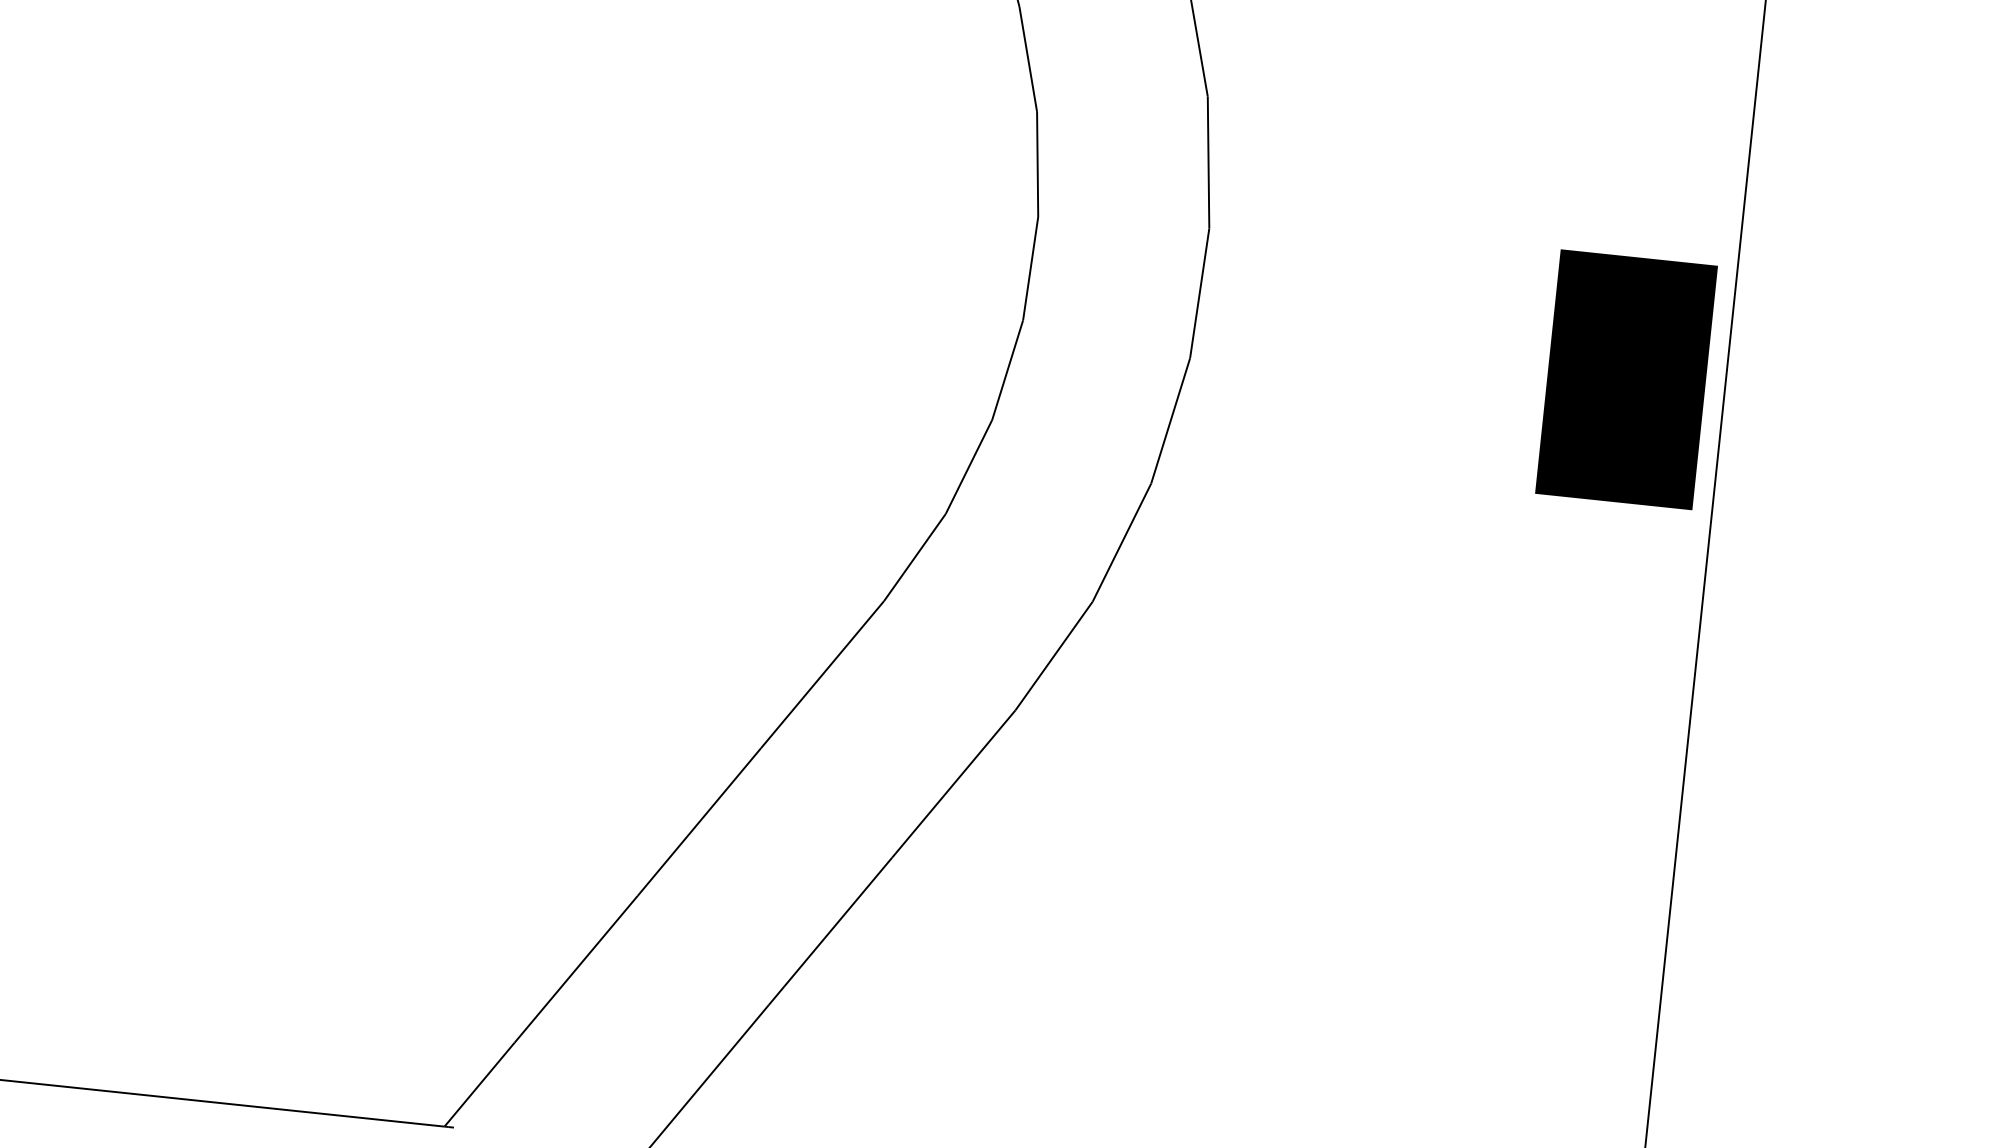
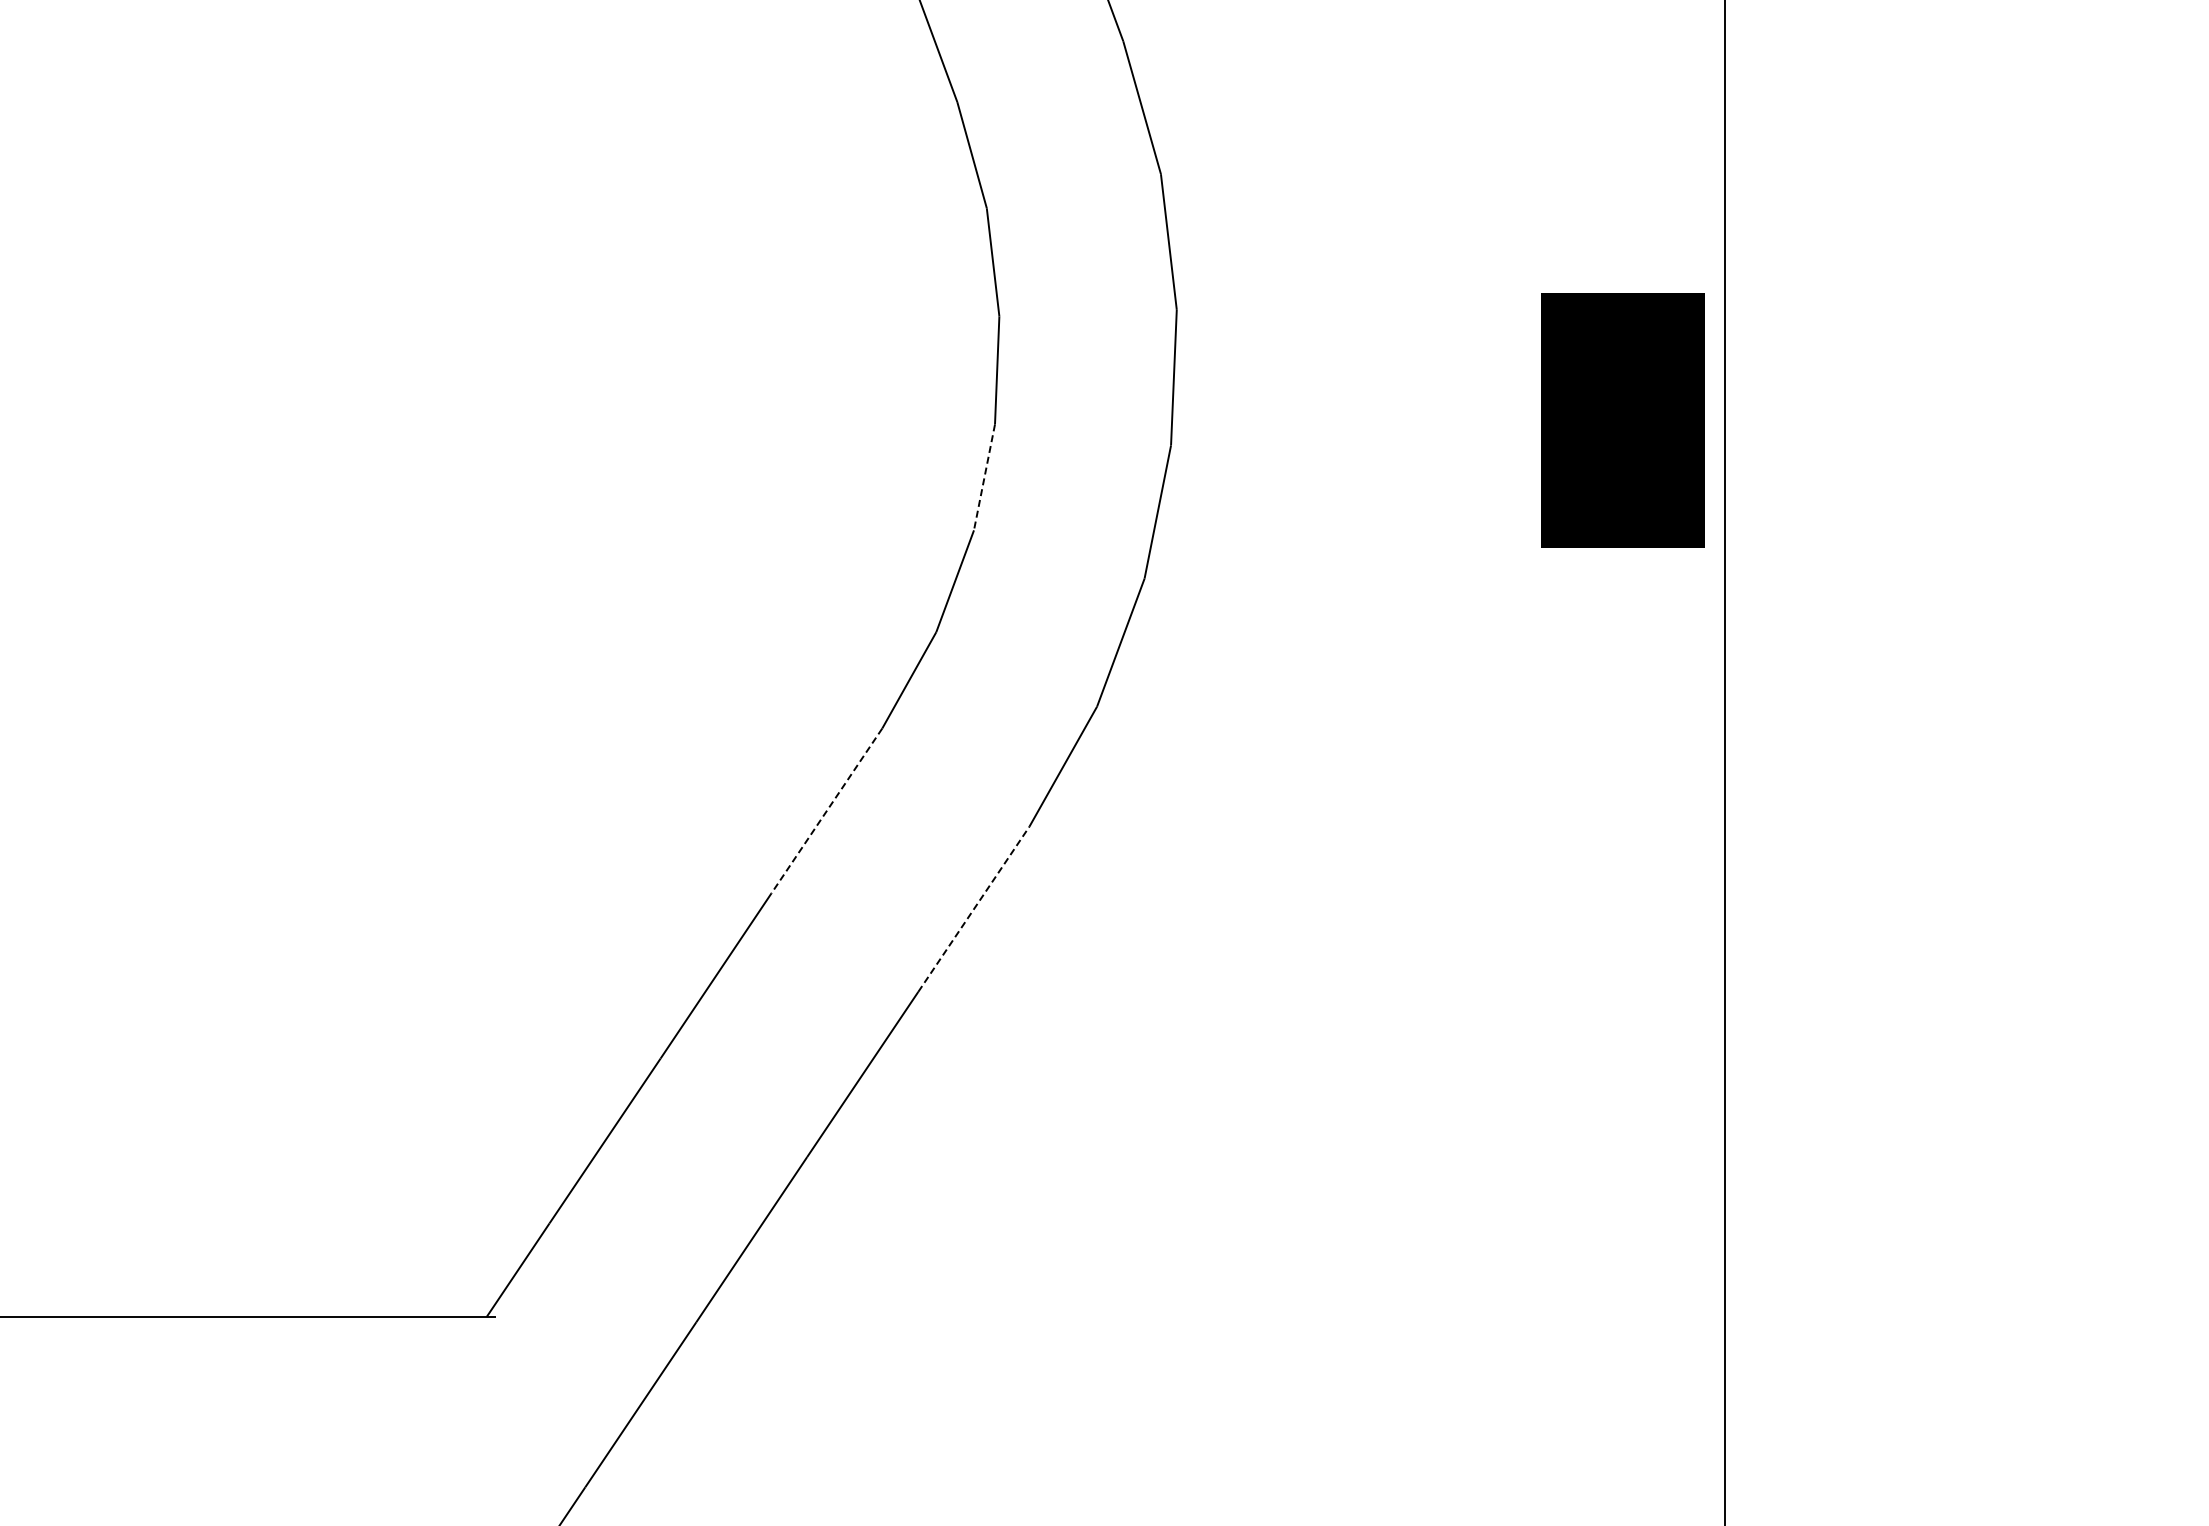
line: (1007, 370) -> (984, 477), solid -> dashed
line: (822, 675) -> (826, 811), solid -> dashed
line: (953, 784) -> (973, 909), solid -> dashed

